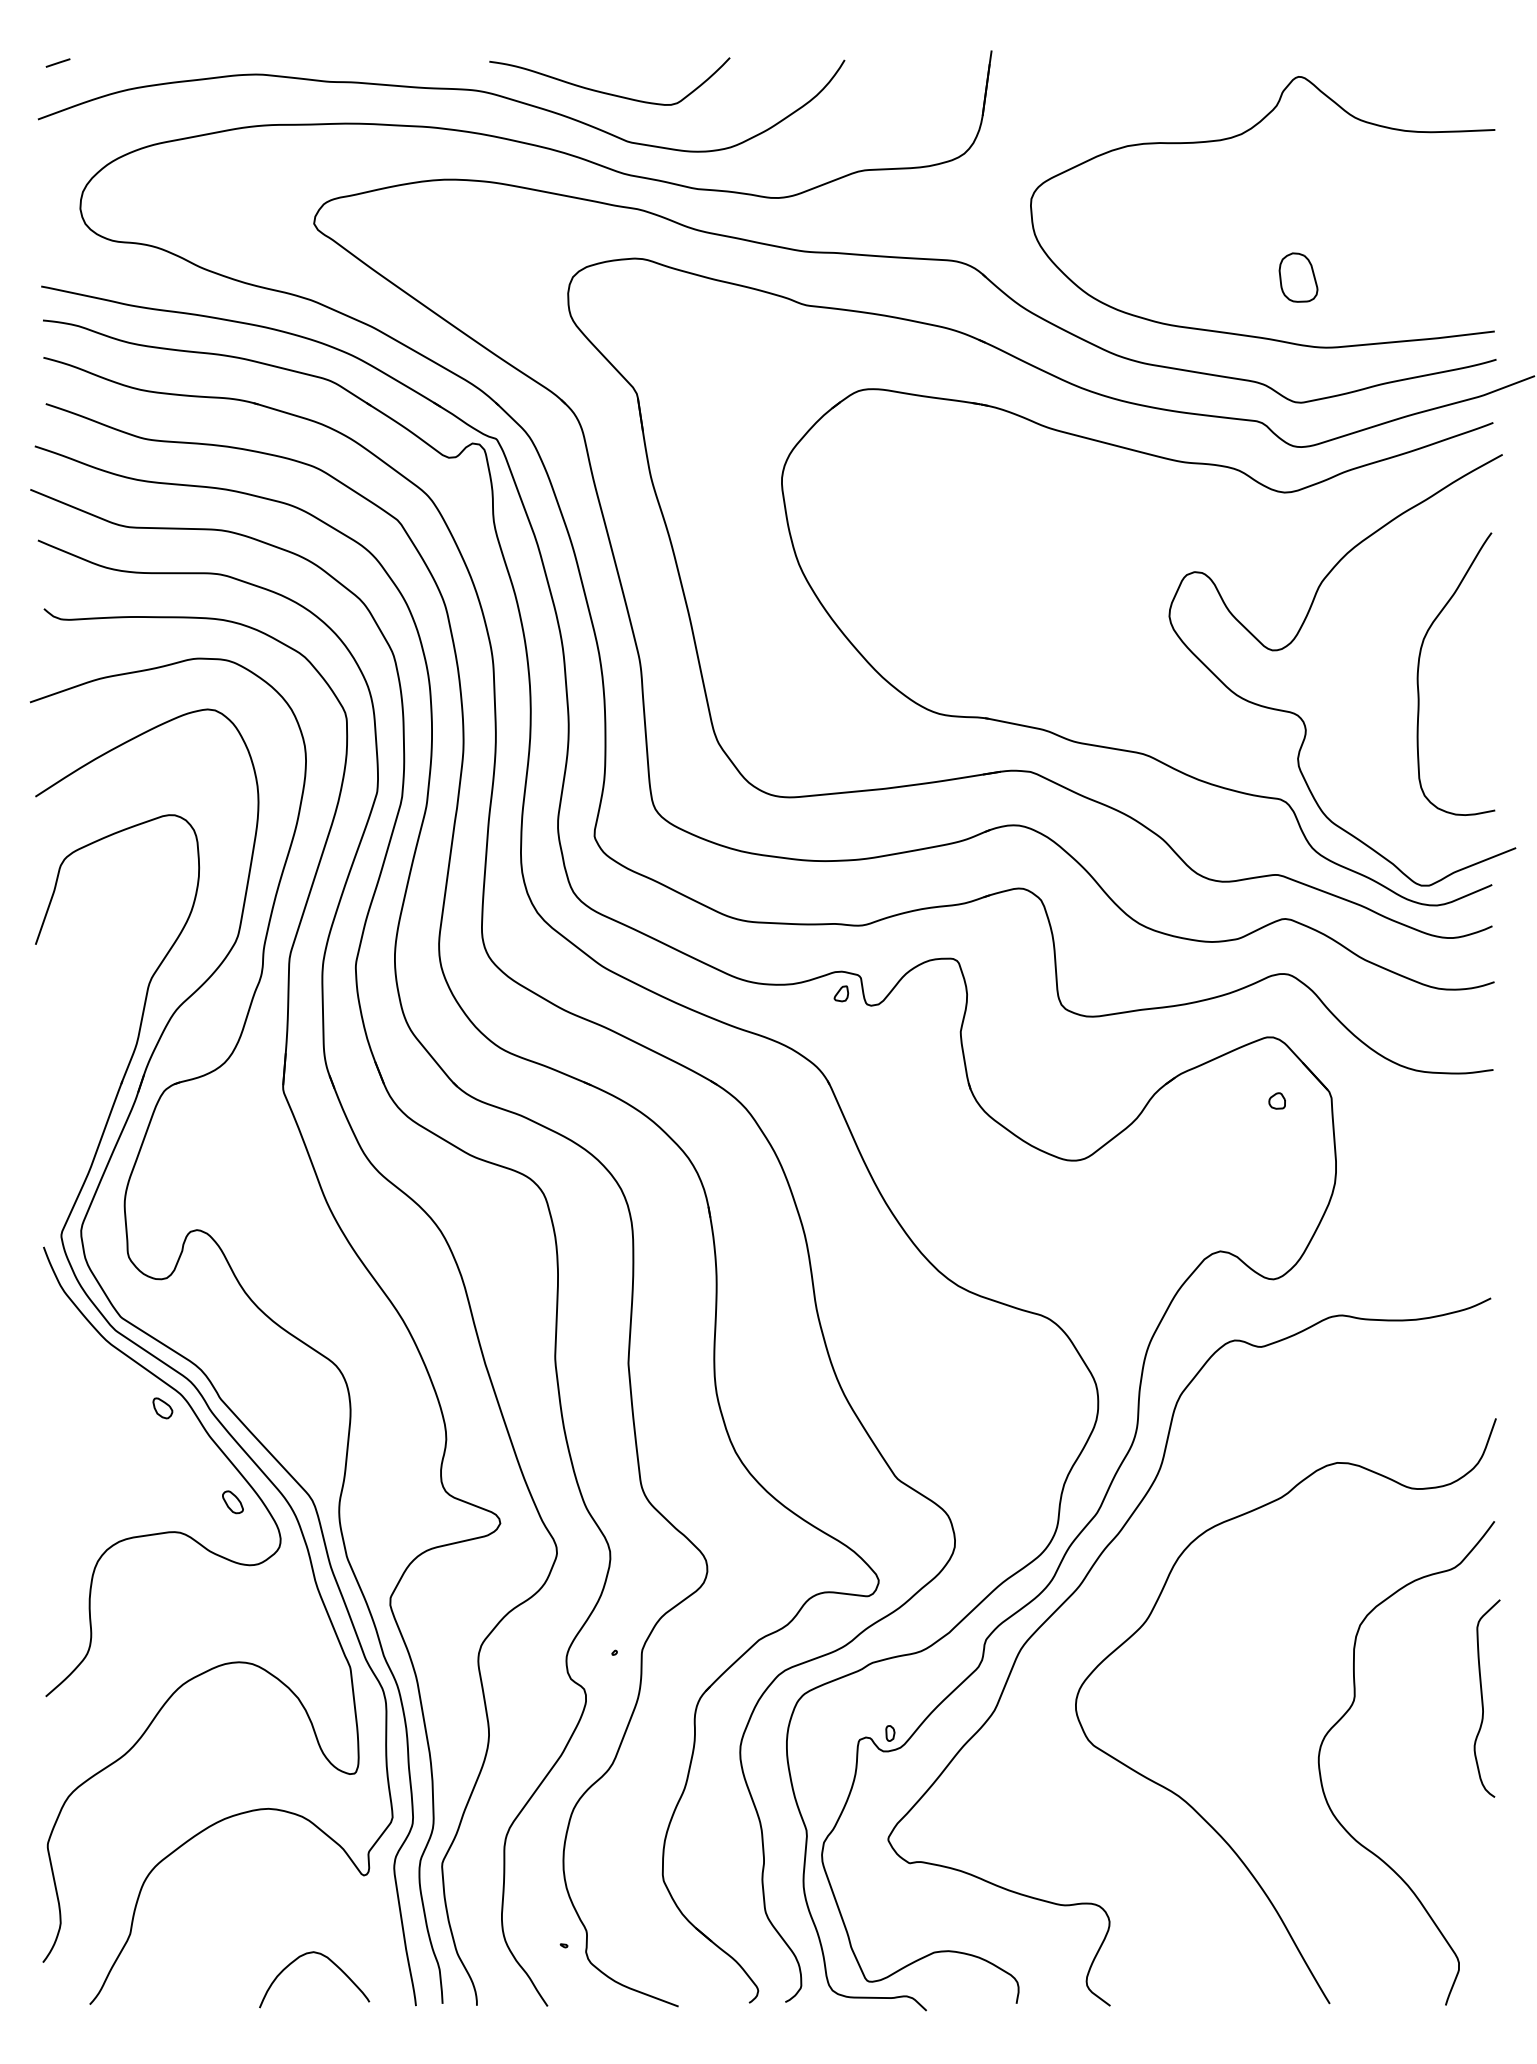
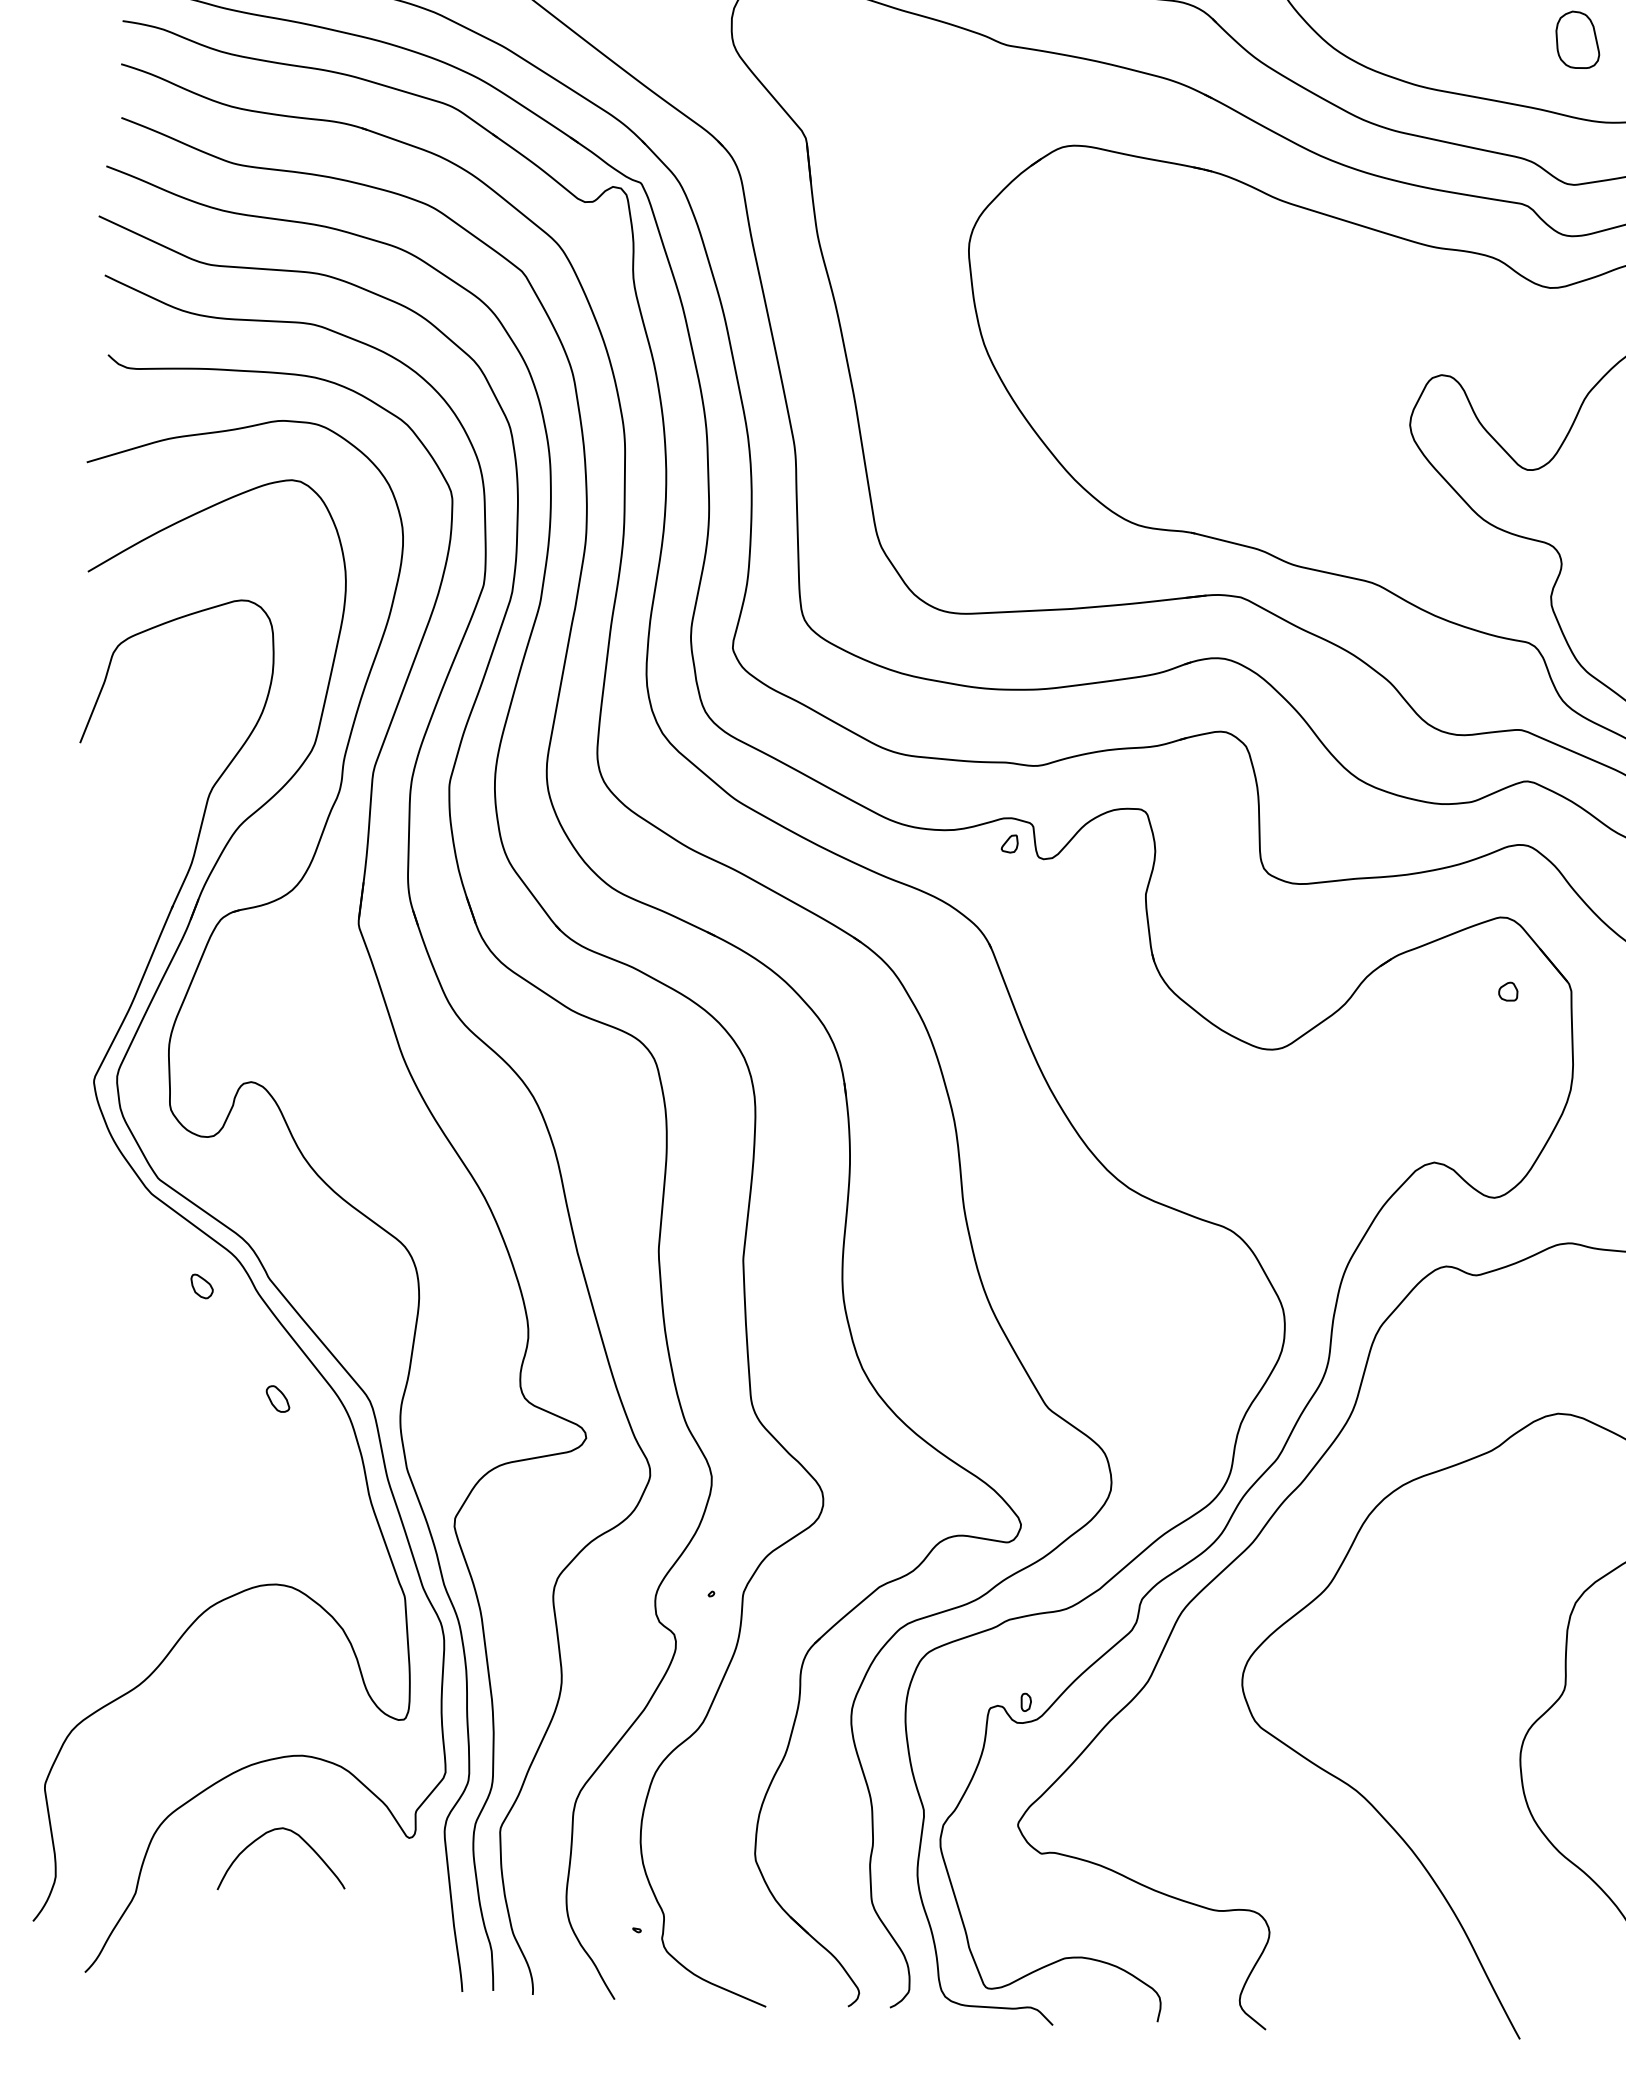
curve: (207, 1435) -> (252, 1320), removed
curve: (331, 1962) -> (303, 1841), moved

